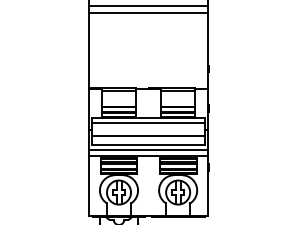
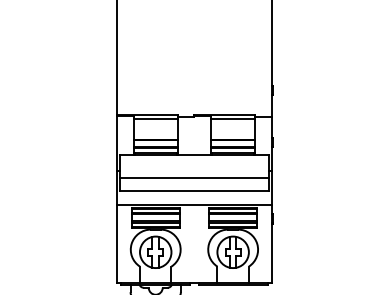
line: (148, 6) -> (194, 8), removed
line: (148, 12) -> (194, 16), removed
line: (148, 123) -> (194, 161), removed
line: (148, 149) -> (194, 195), removed

